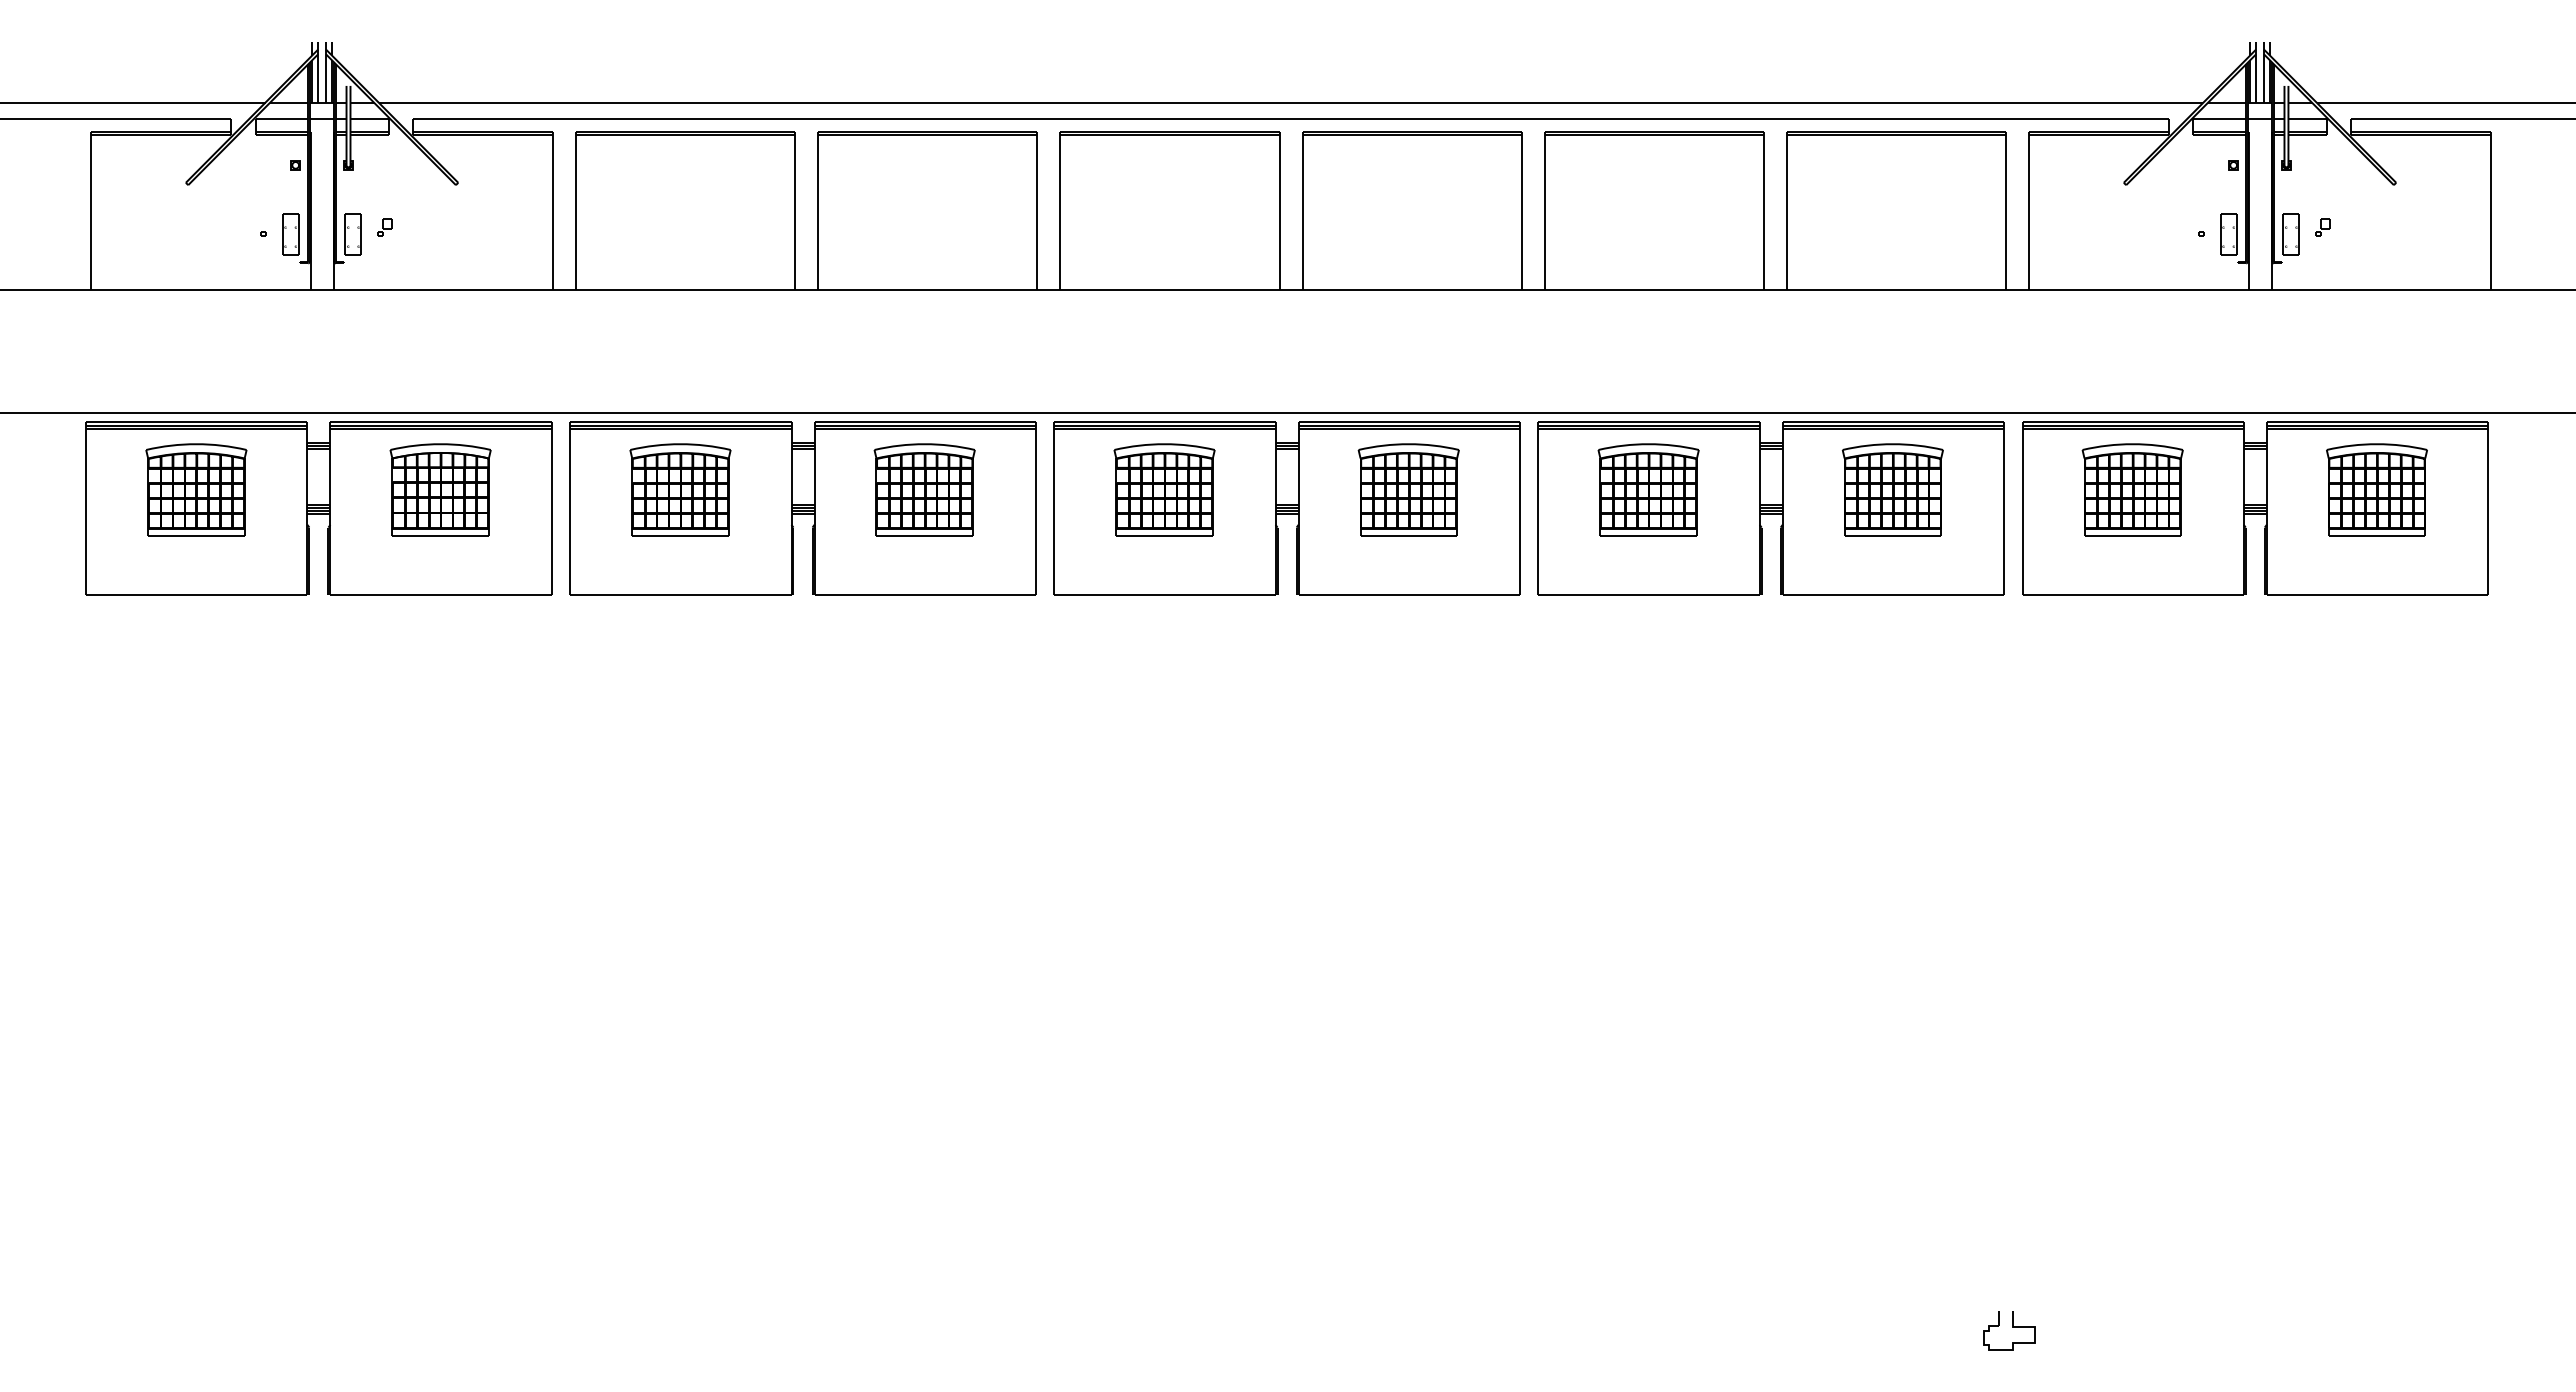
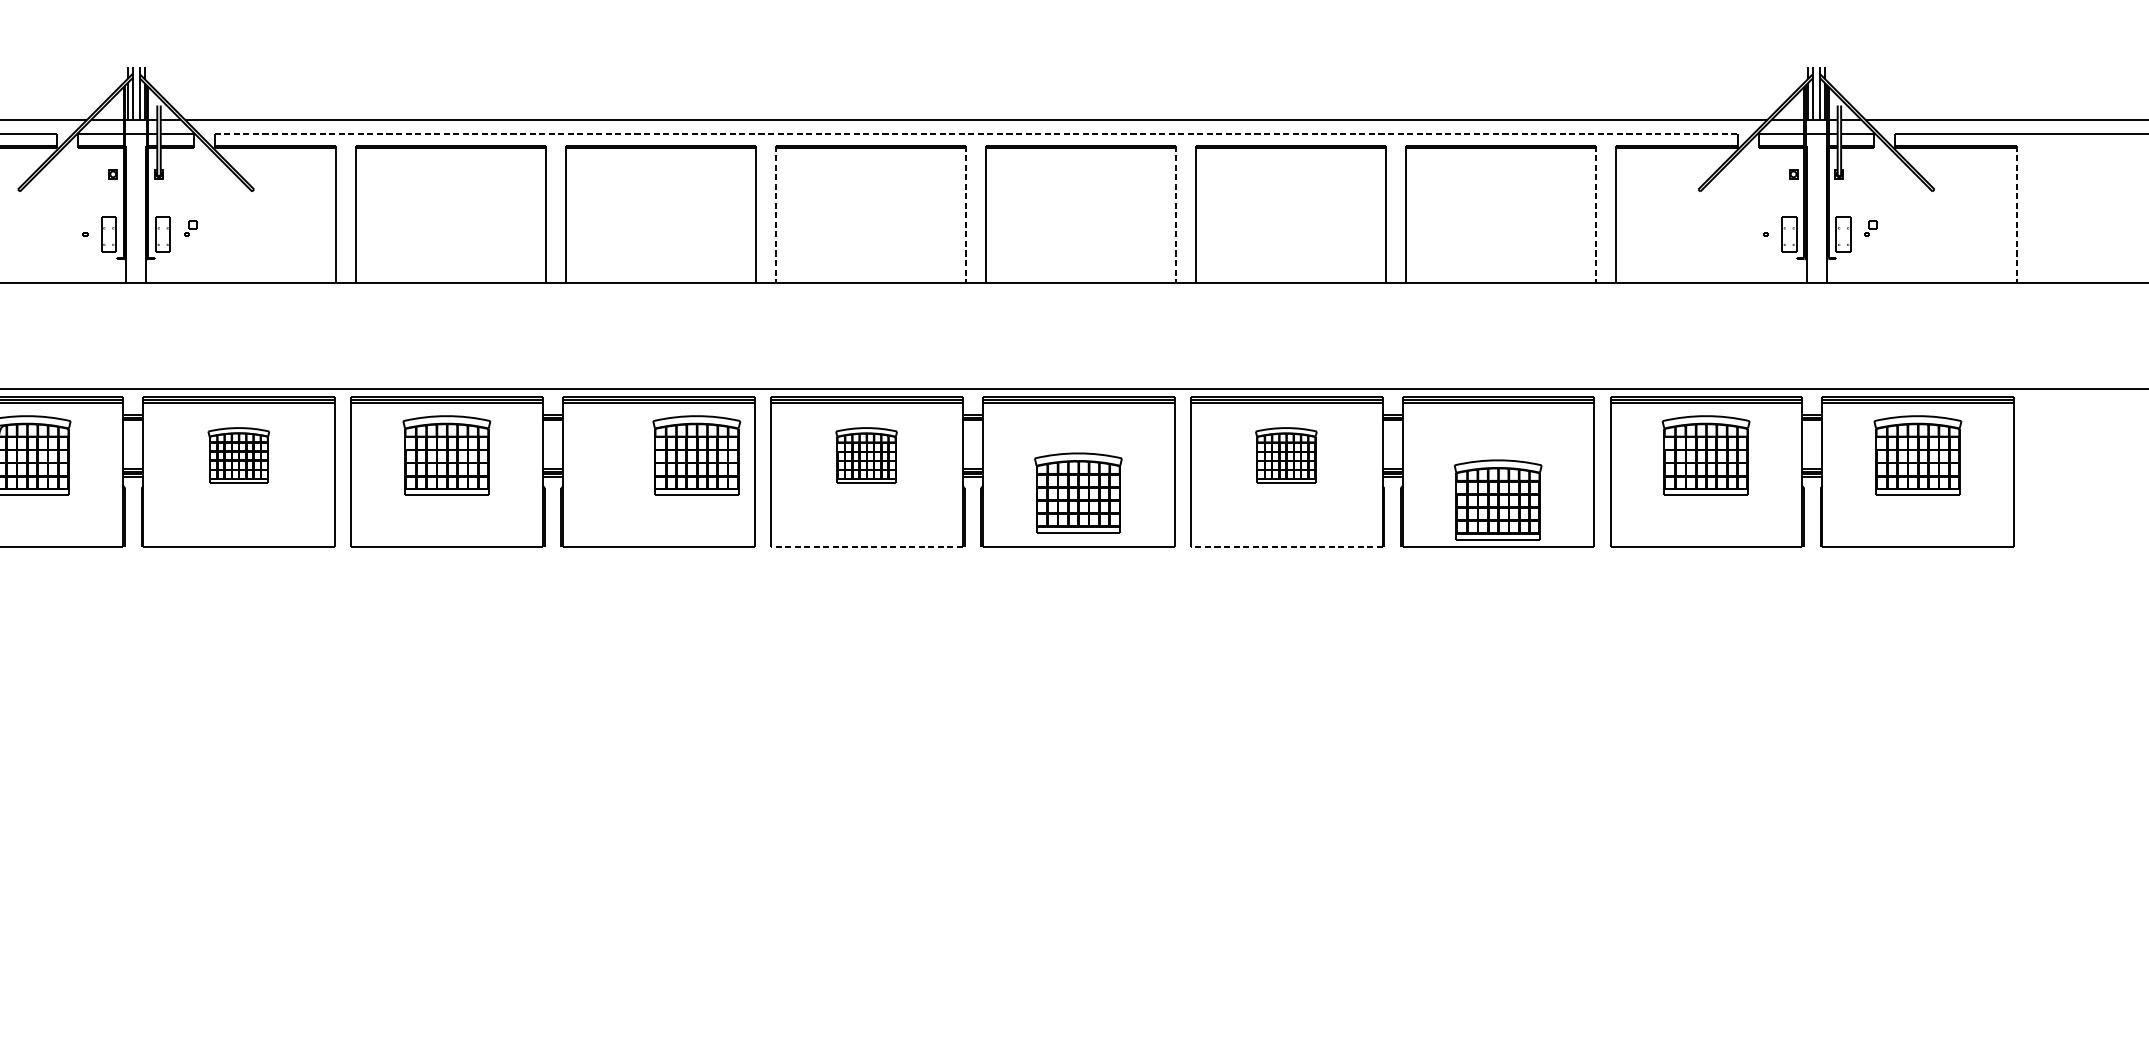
line: (1291, 119) -> (976, 134), solid -> dashed
line: (1060, 211) -> (776, 214), solid -> dashed
line: (1279, 211) -> (966, 214), solid -> dashed
line: (1521, 211) -> (1176, 214), solid -> dashed
line: (2006, 211) -> (1596, 214), solid -> dashed
line: (2490, 211) -> (2016, 214), solid -> dashed
part: (440, 489) -> (238, 455), size x0.7
part: (924, 489) -> (696, 455), moved
part: (1164, 489) -> (866, 455), size x0.7
part: (1408, 489) -> (1078, 492), moved
part: (1648, 489) -> (1286, 455), size x0.7
part: (1892, 489) -> (1497, 499), moved
line: (1164, 594) -> (866, 546), solid -> dashed
line: (1649, 594) -> (1287, 546), solid -> dashed

